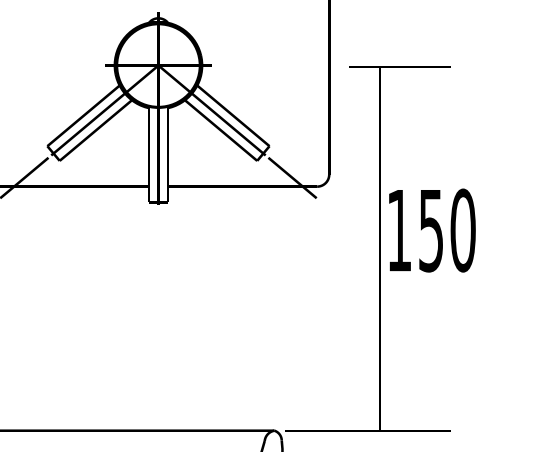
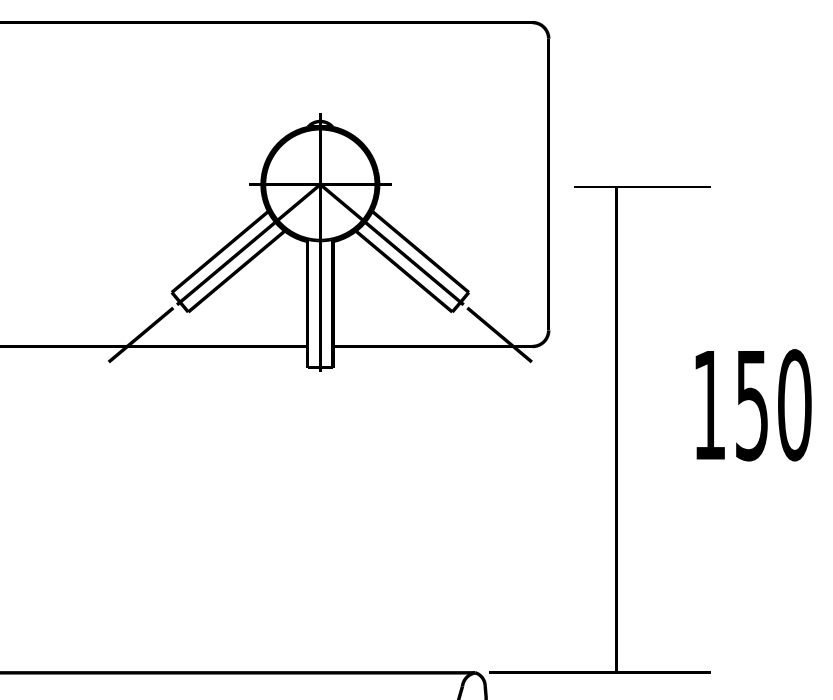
text: (432, 230) -> (753, 405), moved

